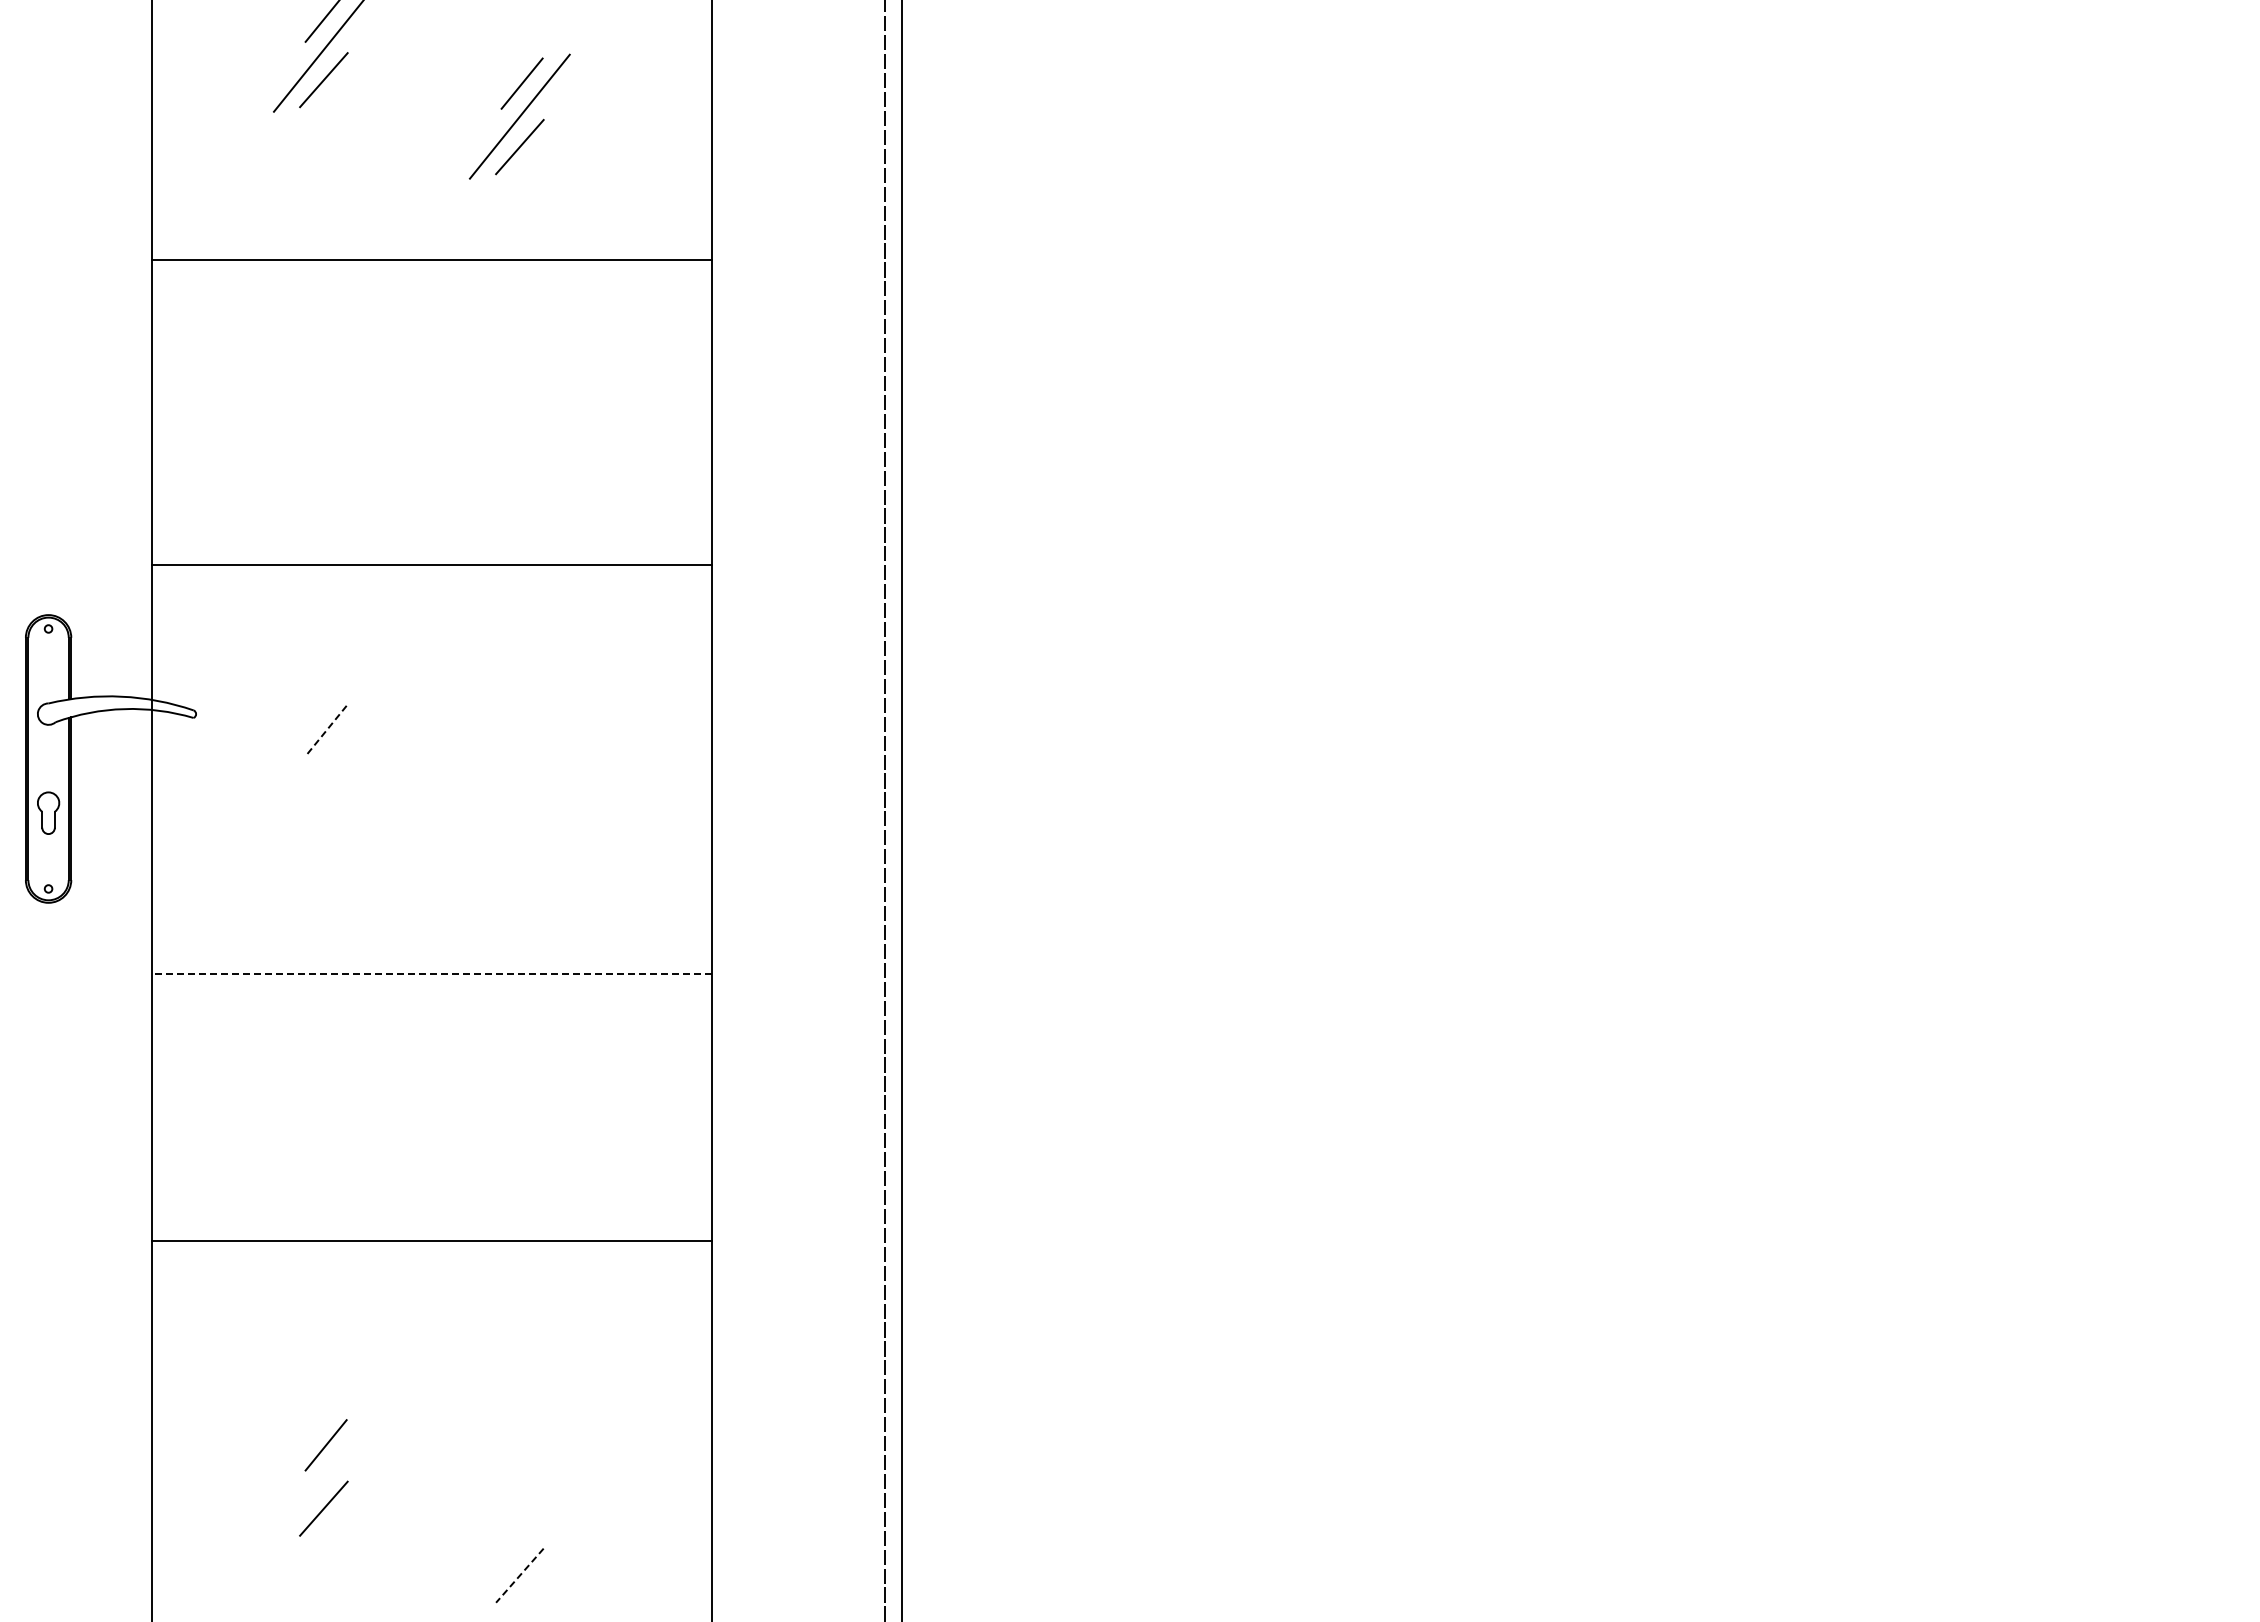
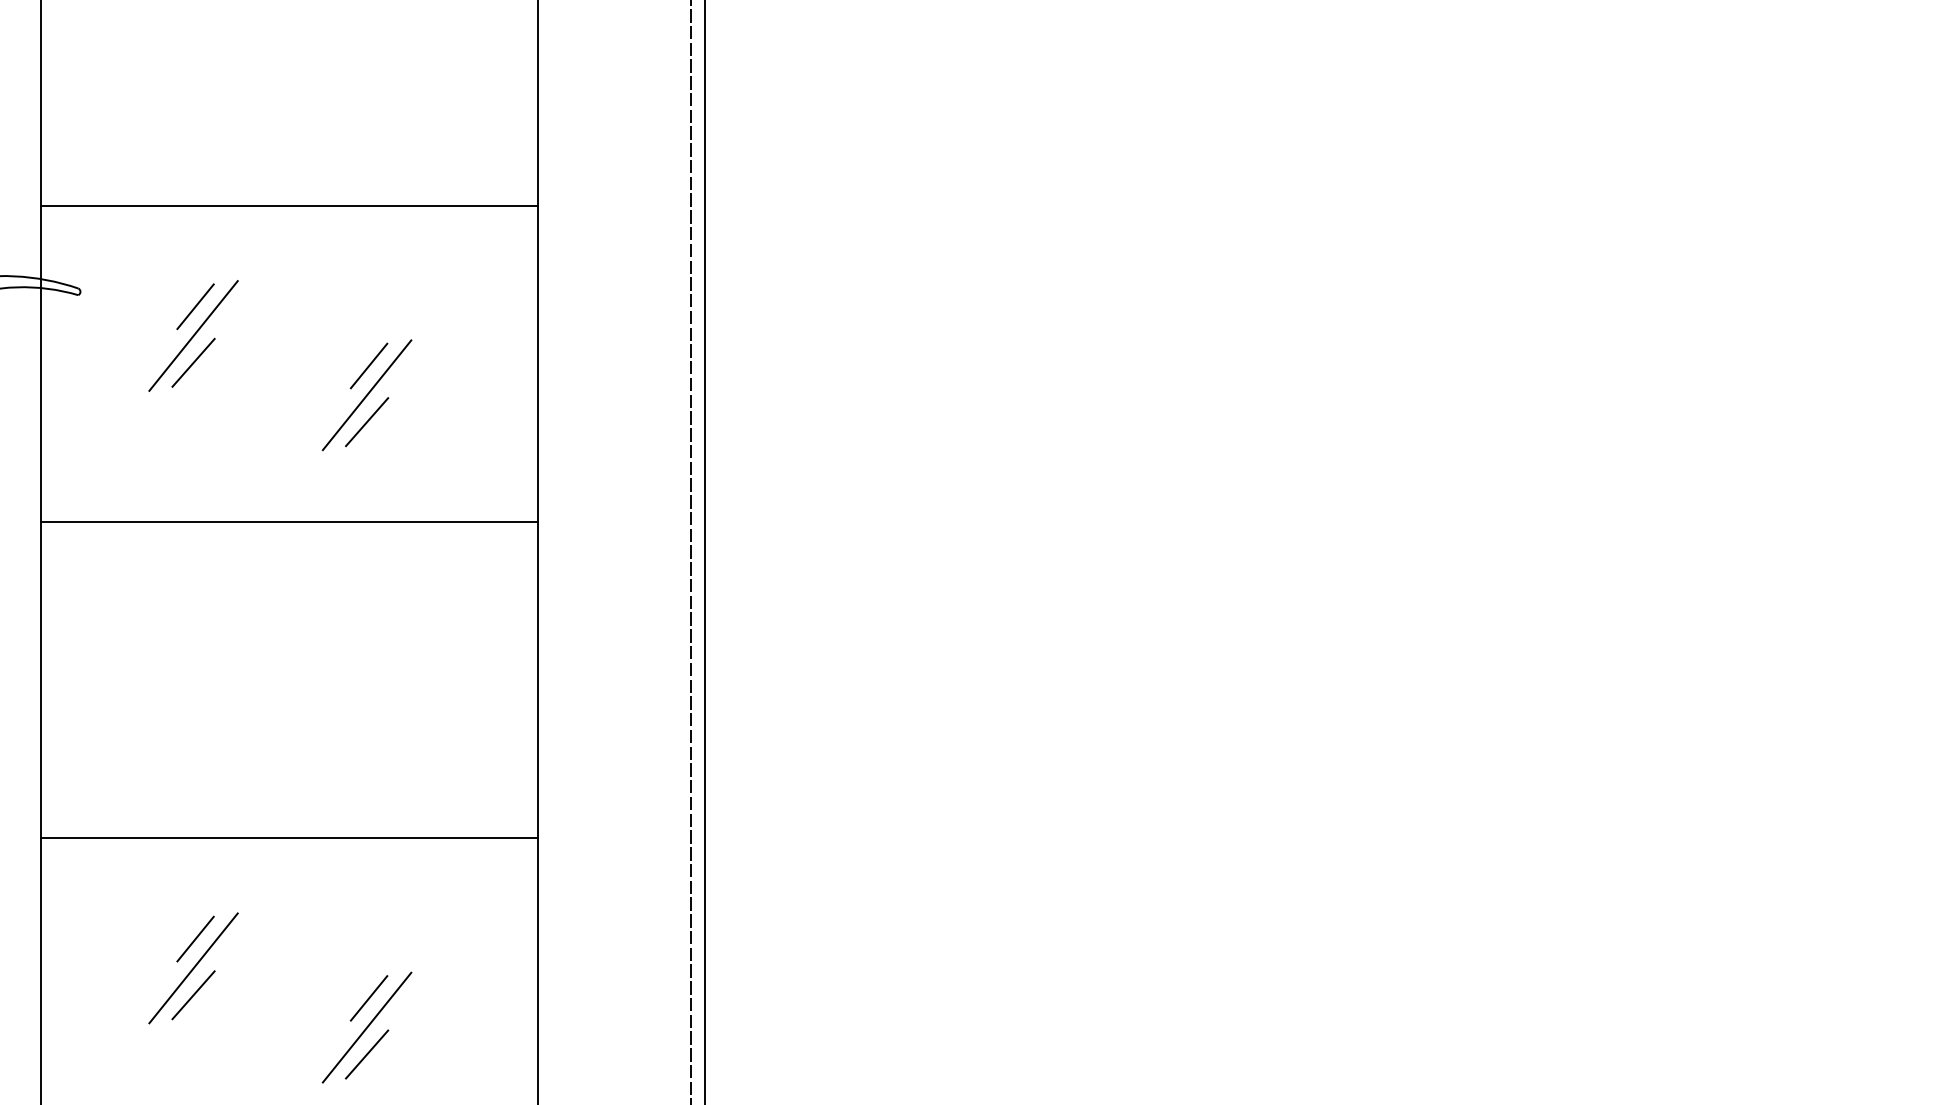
line: (432, 564) -> (289, 205), moved
line: (325, 731) -> (195, 307), dashed -> solid
line: (323, 764) -> (193, 336), added
line: (323, 794) -> (193, 362), added
line: (521, 797) -> (368, 365), added
line: (519, 831) -> (366, 395), added
line: (519, 861) -> (366, 422), added
line: (431, 974) -> (288, 522), dashed -> solid
line: (432, 1241) -> (289, 838), moved
line: (323, 1478) -> (193, 968), added
line: (521, 1512) -> (368, 998), added
line: (519, 1545) -> (366, 1027), added
line: (519, 1576) -> (366, 1055), dashed -> solid

